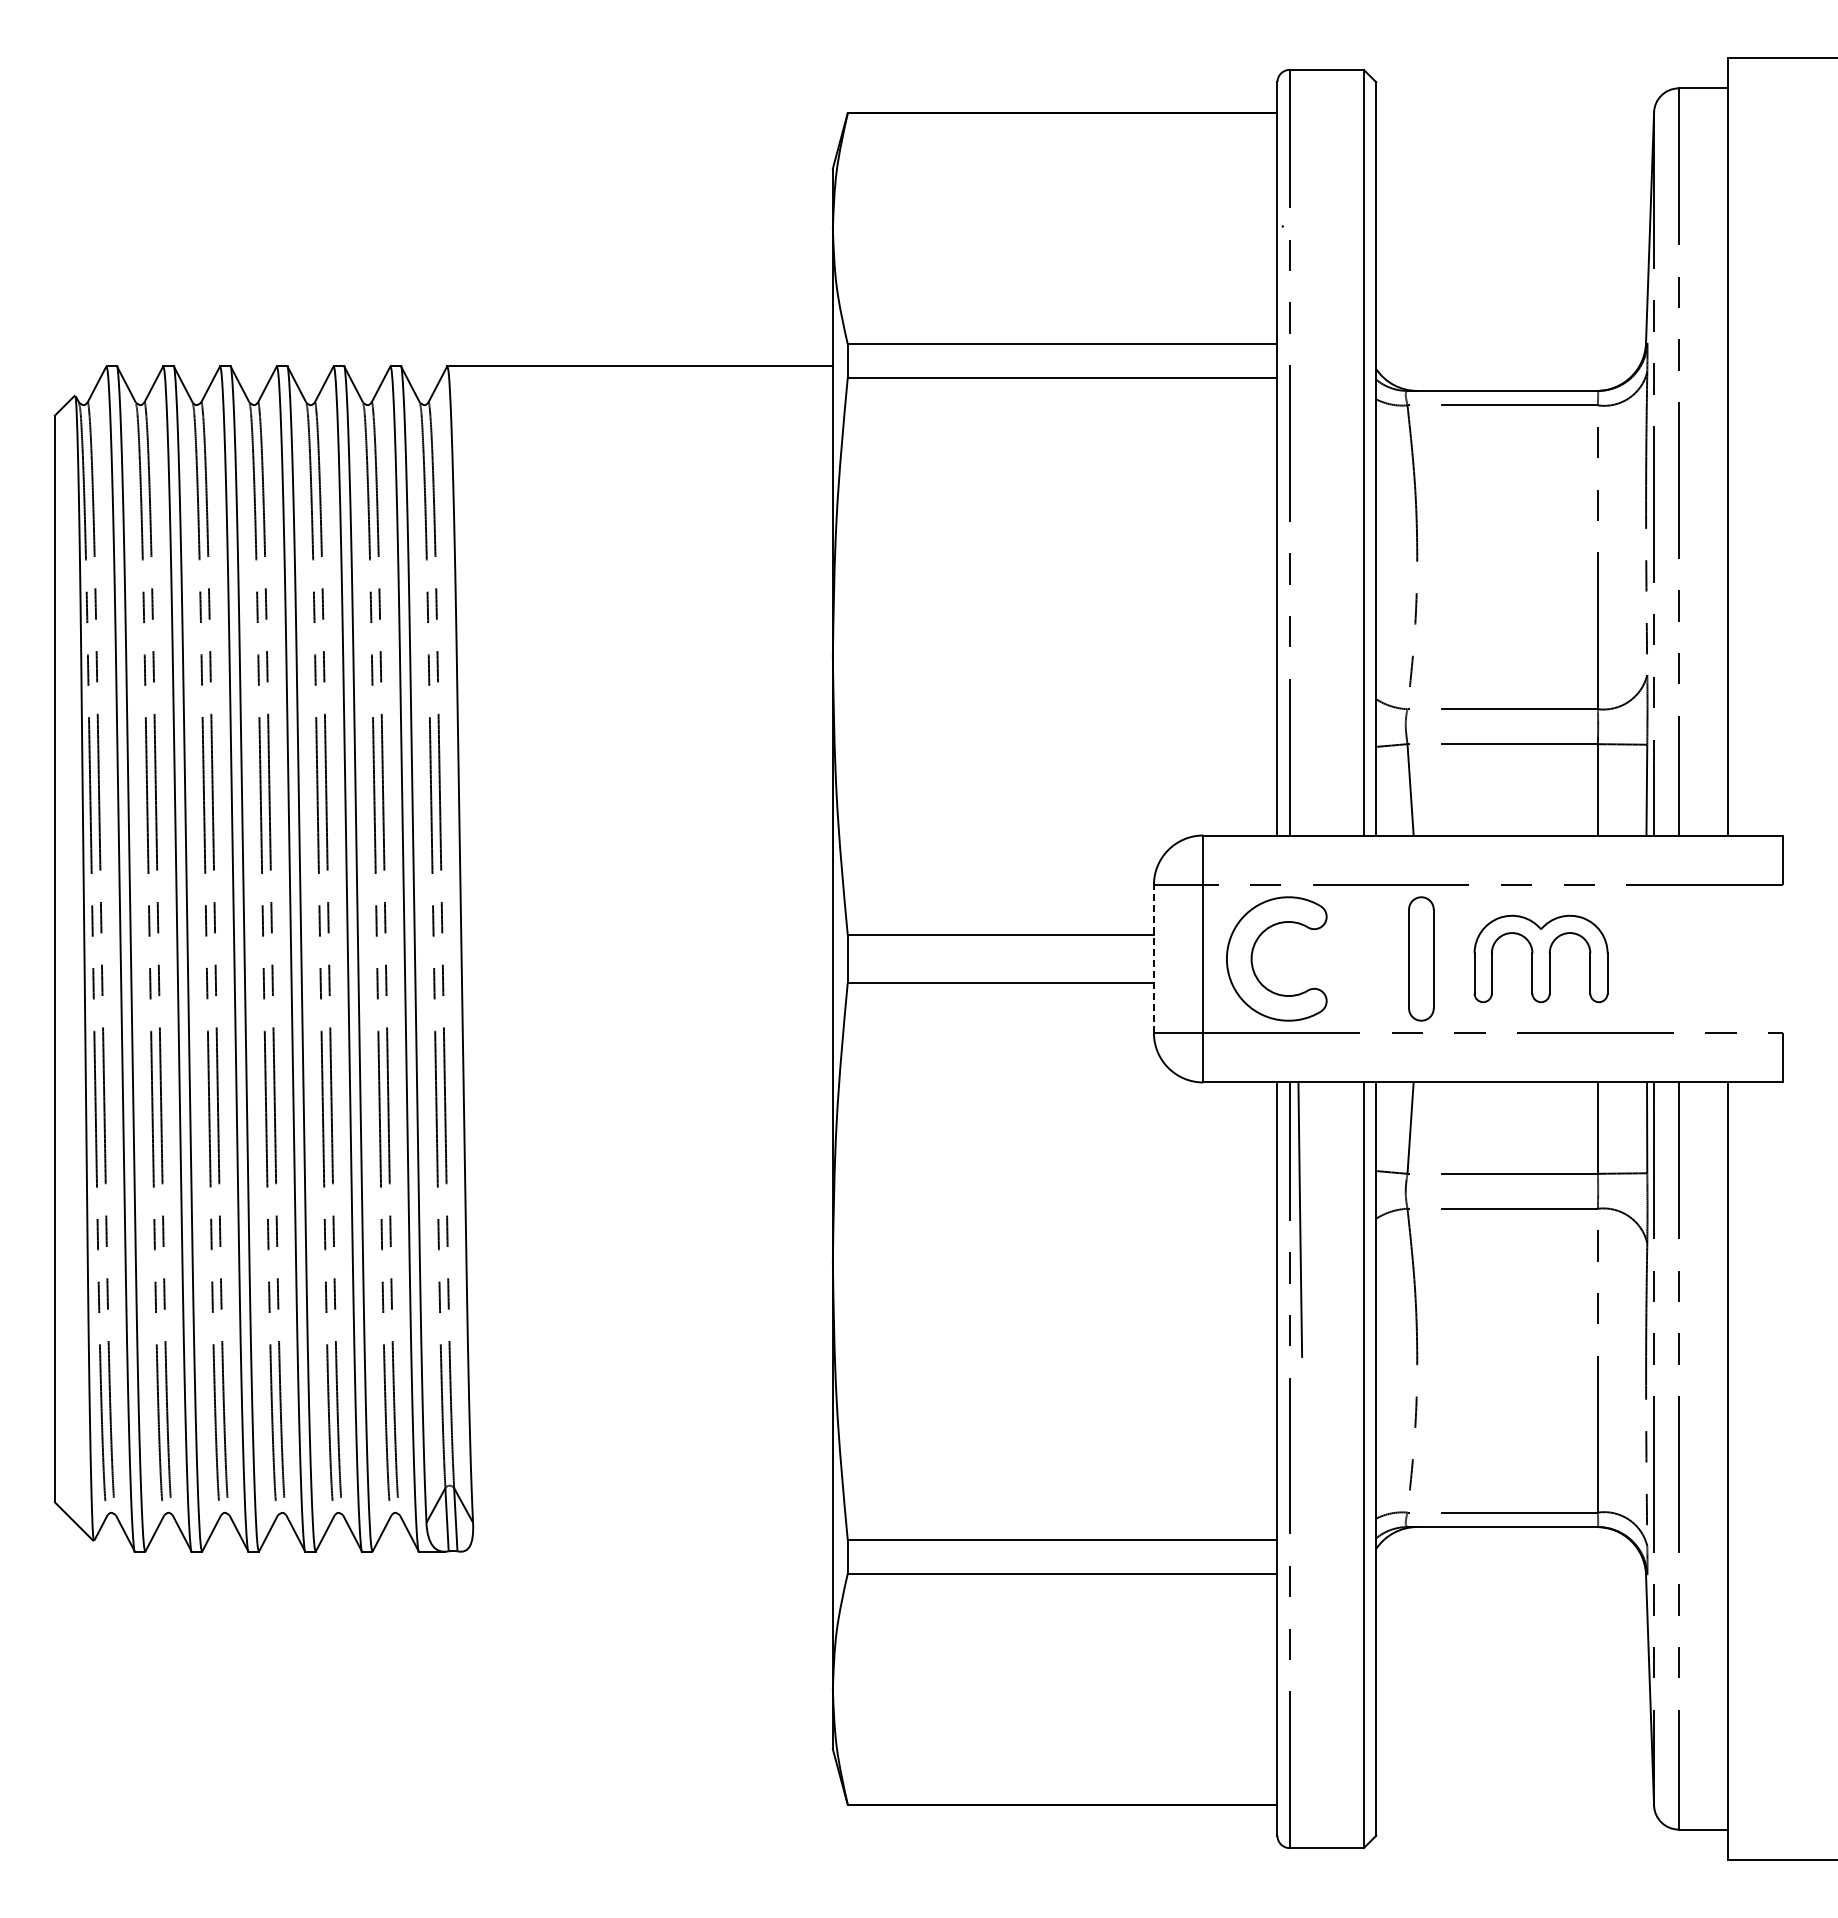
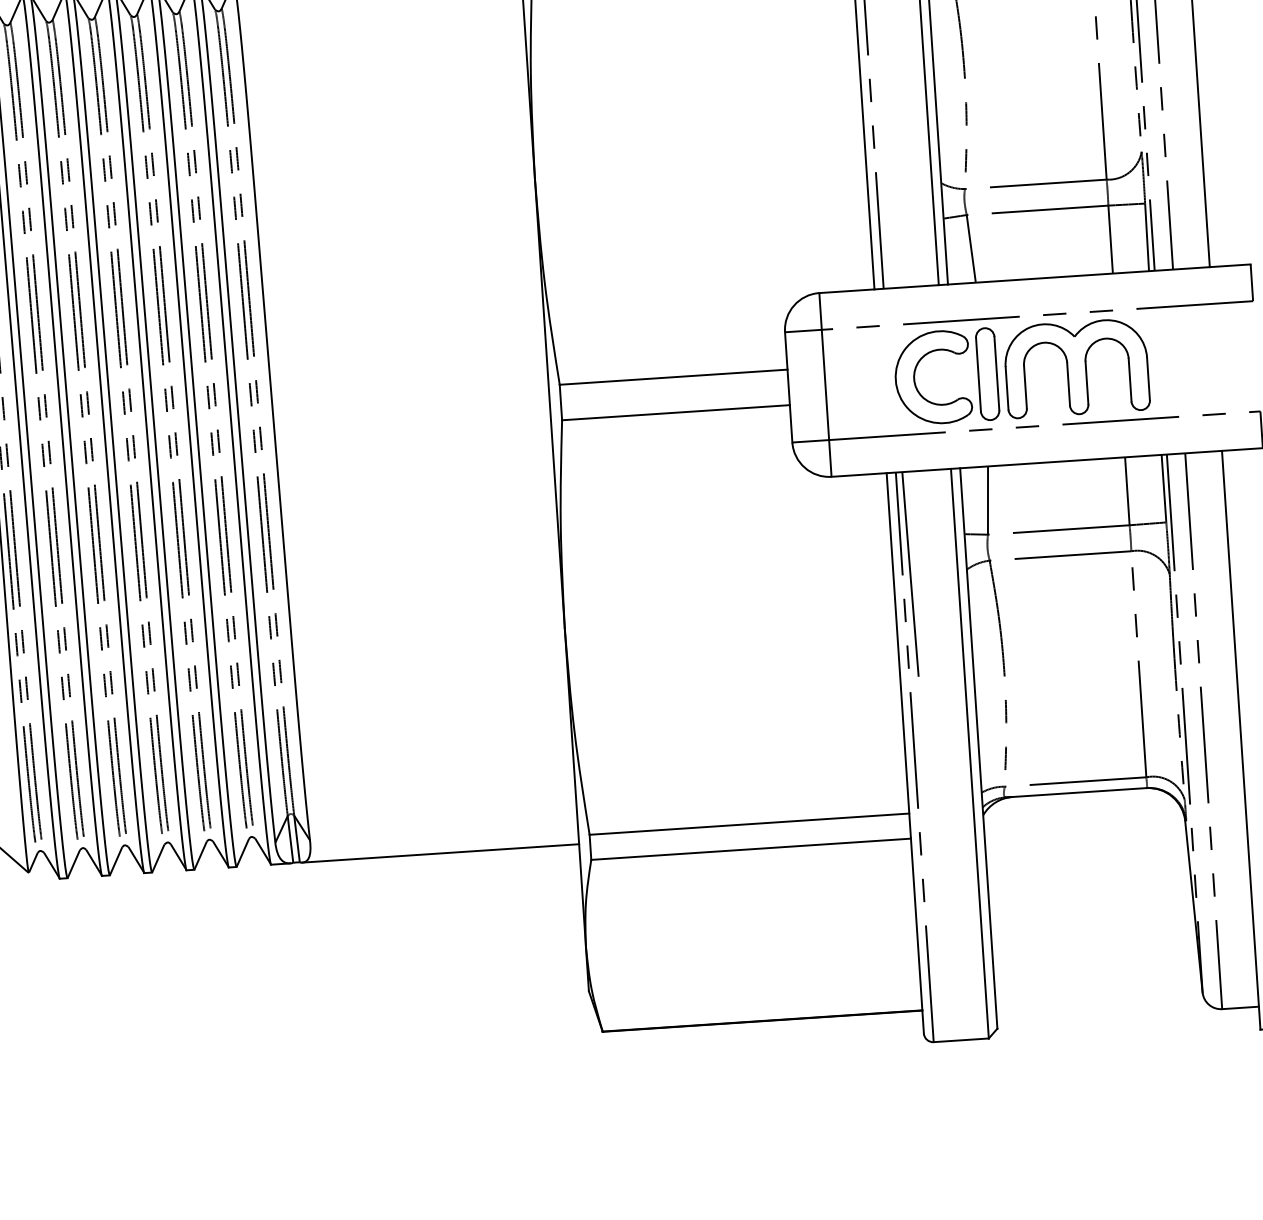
part: (1253, 952) -> (915, 374), moved
line: (1153, 958) -> (788, 387), dashed -> solid
part: (1540, 958) -> (1076, 367), size x1.43
line: (646, 1551) -> (440, 853), added

